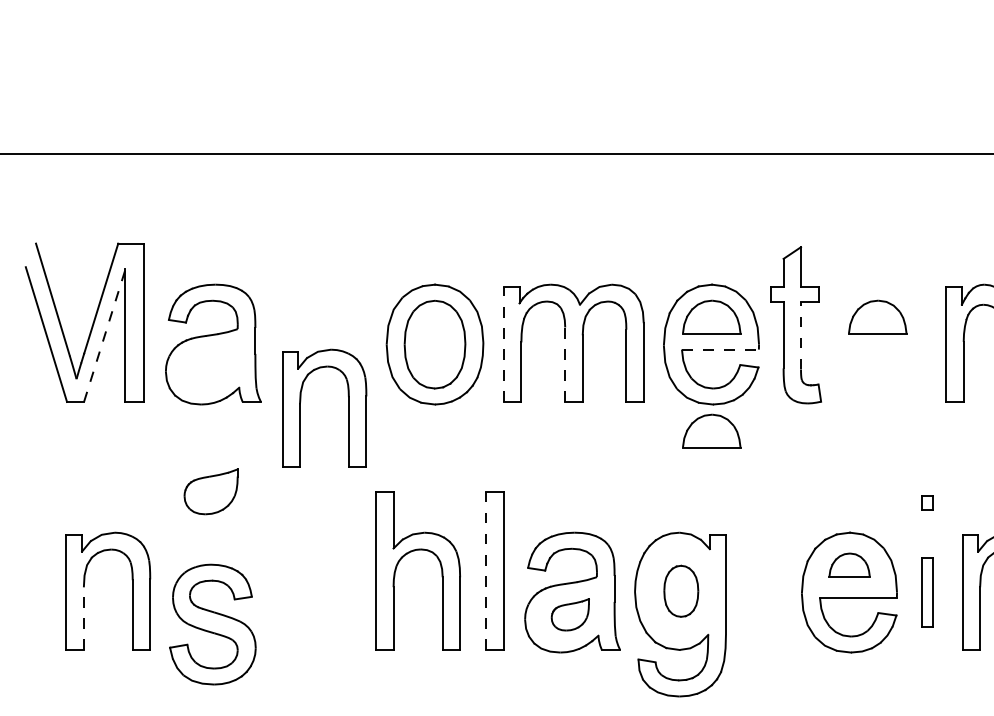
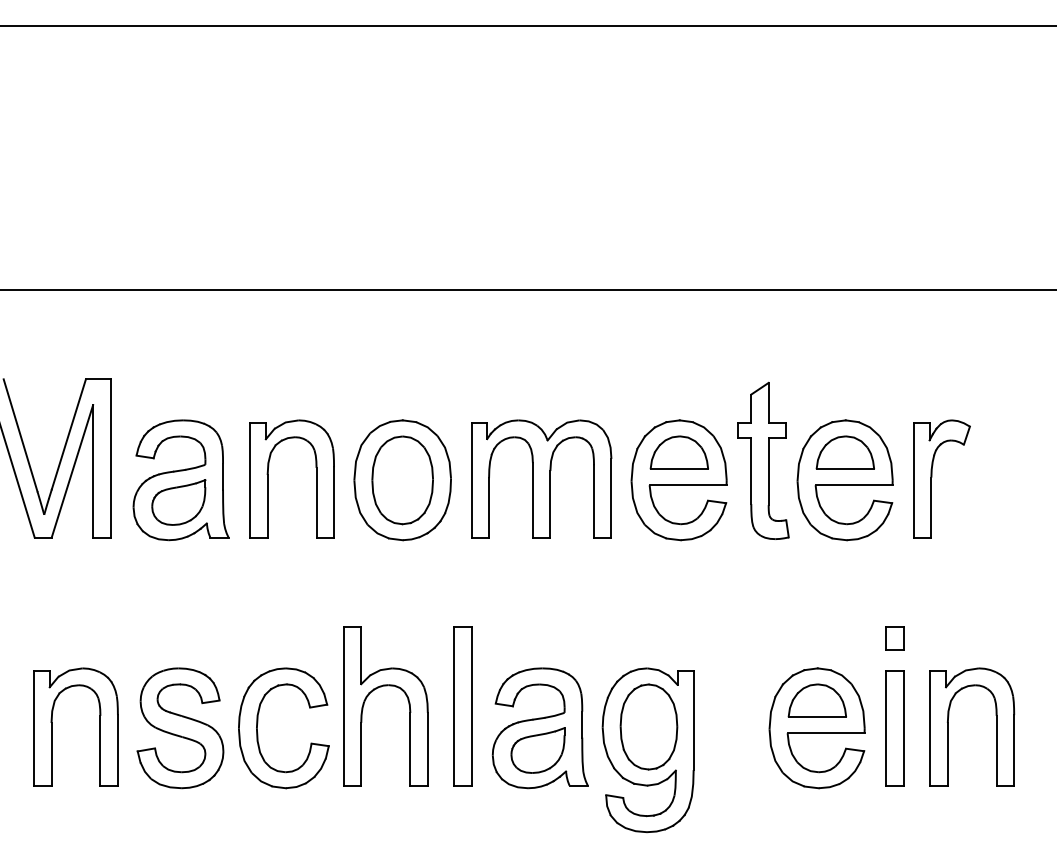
line: (104, 334) -> (72, 470), dashed -> solid
line: (800, 335) -> (768, 471), dashed -> solid
line: (503, 343) -> (471, 479), dashed -> solid
part: (876, 344) -> (844, 480), added
line: (720, 349) -> (688, 485), dashed -> solid
line: (564, 363) -> (532, 499), dashed -> solid
part: (300, 407) -> (268, 478), moved
part: (710, 430) -> (678, 566), removed
part: (210, 491) -> (178, 502), moved
part: (926, 502) -> (894, 638), size x1.67
part: (848, 564) -> (816, 700), size x1.43
line: (486, 570) -> (454, 706), dashed -> solid
part: (290, 587) -> (258, 723), added
part: (680, 590) -> (648, 726), size x1.67
part: (926, 592) -> (894, 728), size x1.67
part: (569, 614) -> (537, 750), size x1.43
line: (83, 617) -> (51, 753), dashed -> solid
part: (212, 624) -> (180, 728), moved

